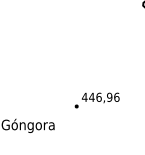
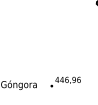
text: (96, 99) -> (65, 81), moved

